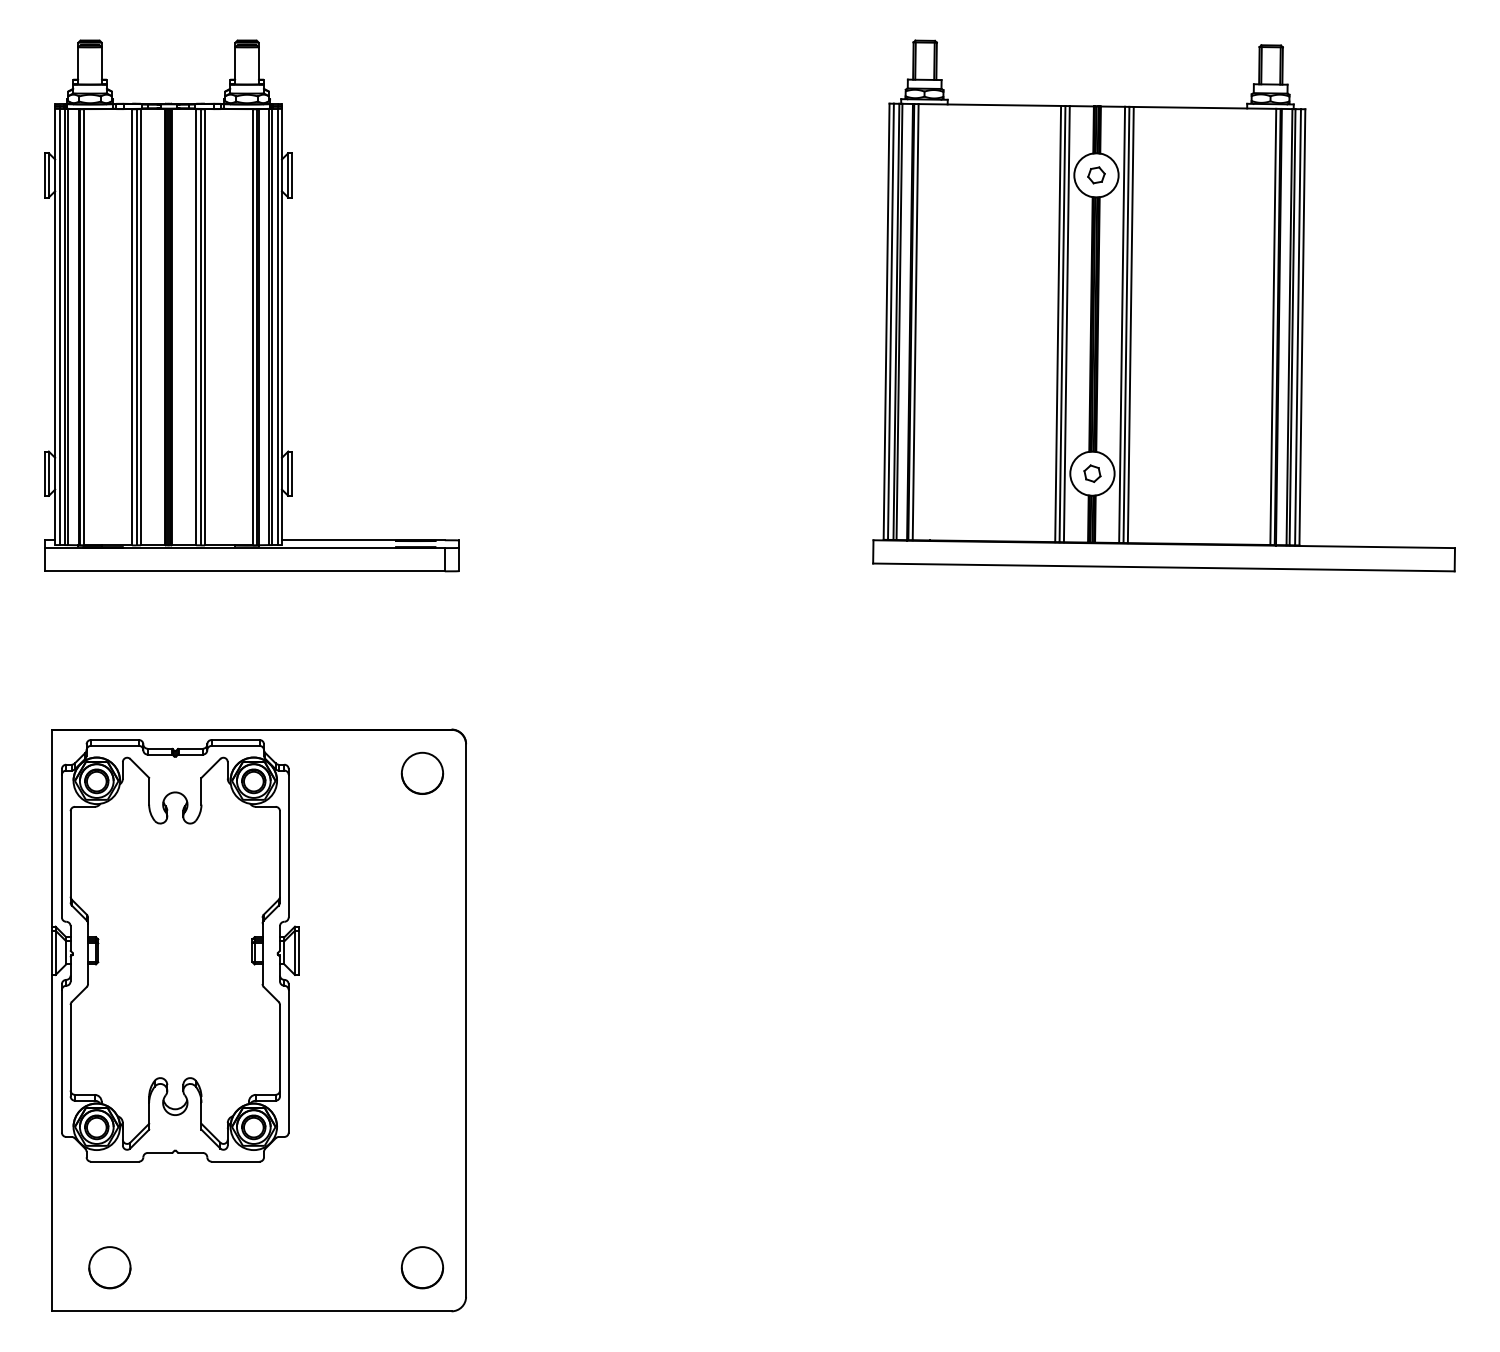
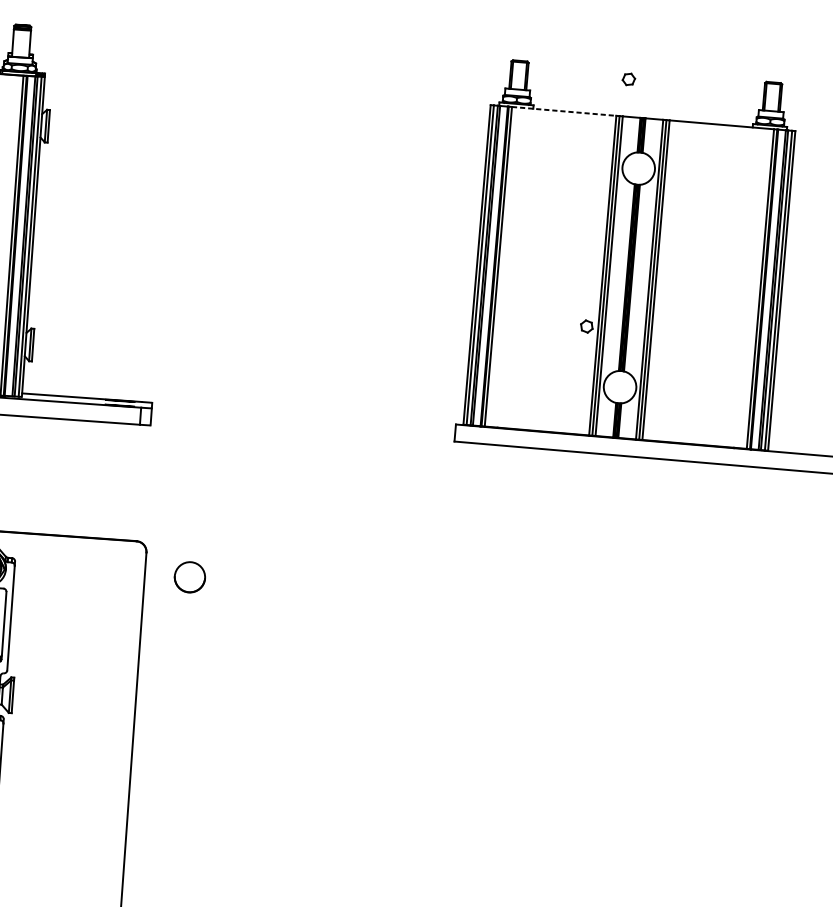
line: (990, 105) -> (564, 111), solid -> dashed
part: (1096, 175) -> (628, 79), moved
part: (1092, 473) -> (586, 326), moved
part: (422, 772) -> (190, 576), moved

